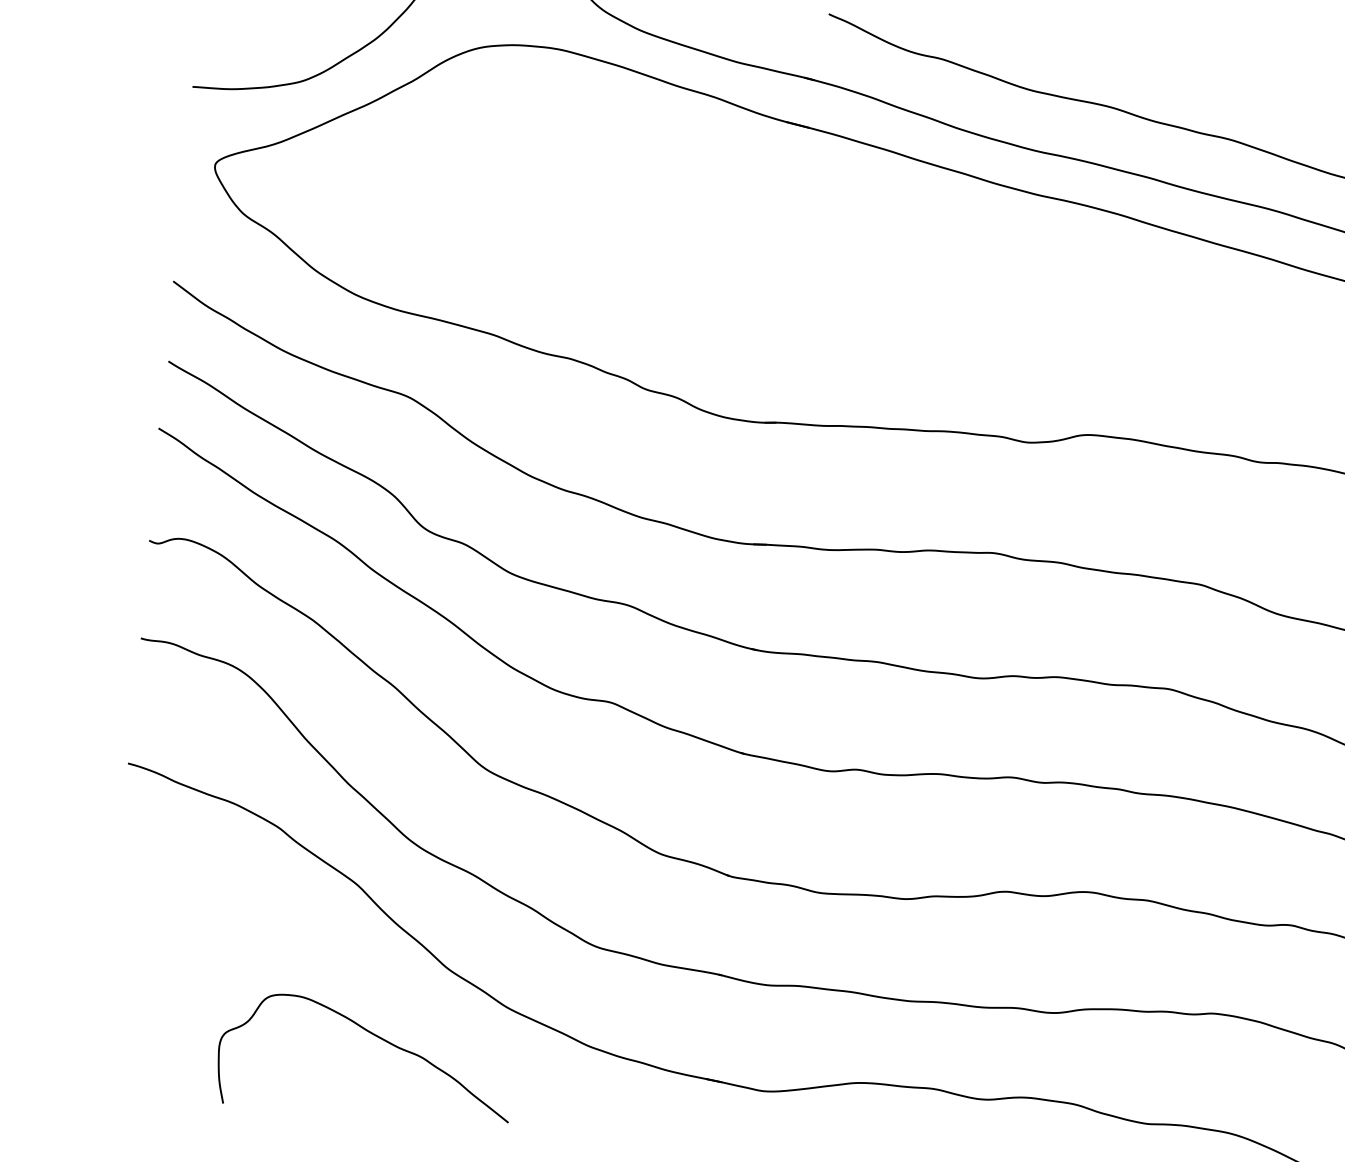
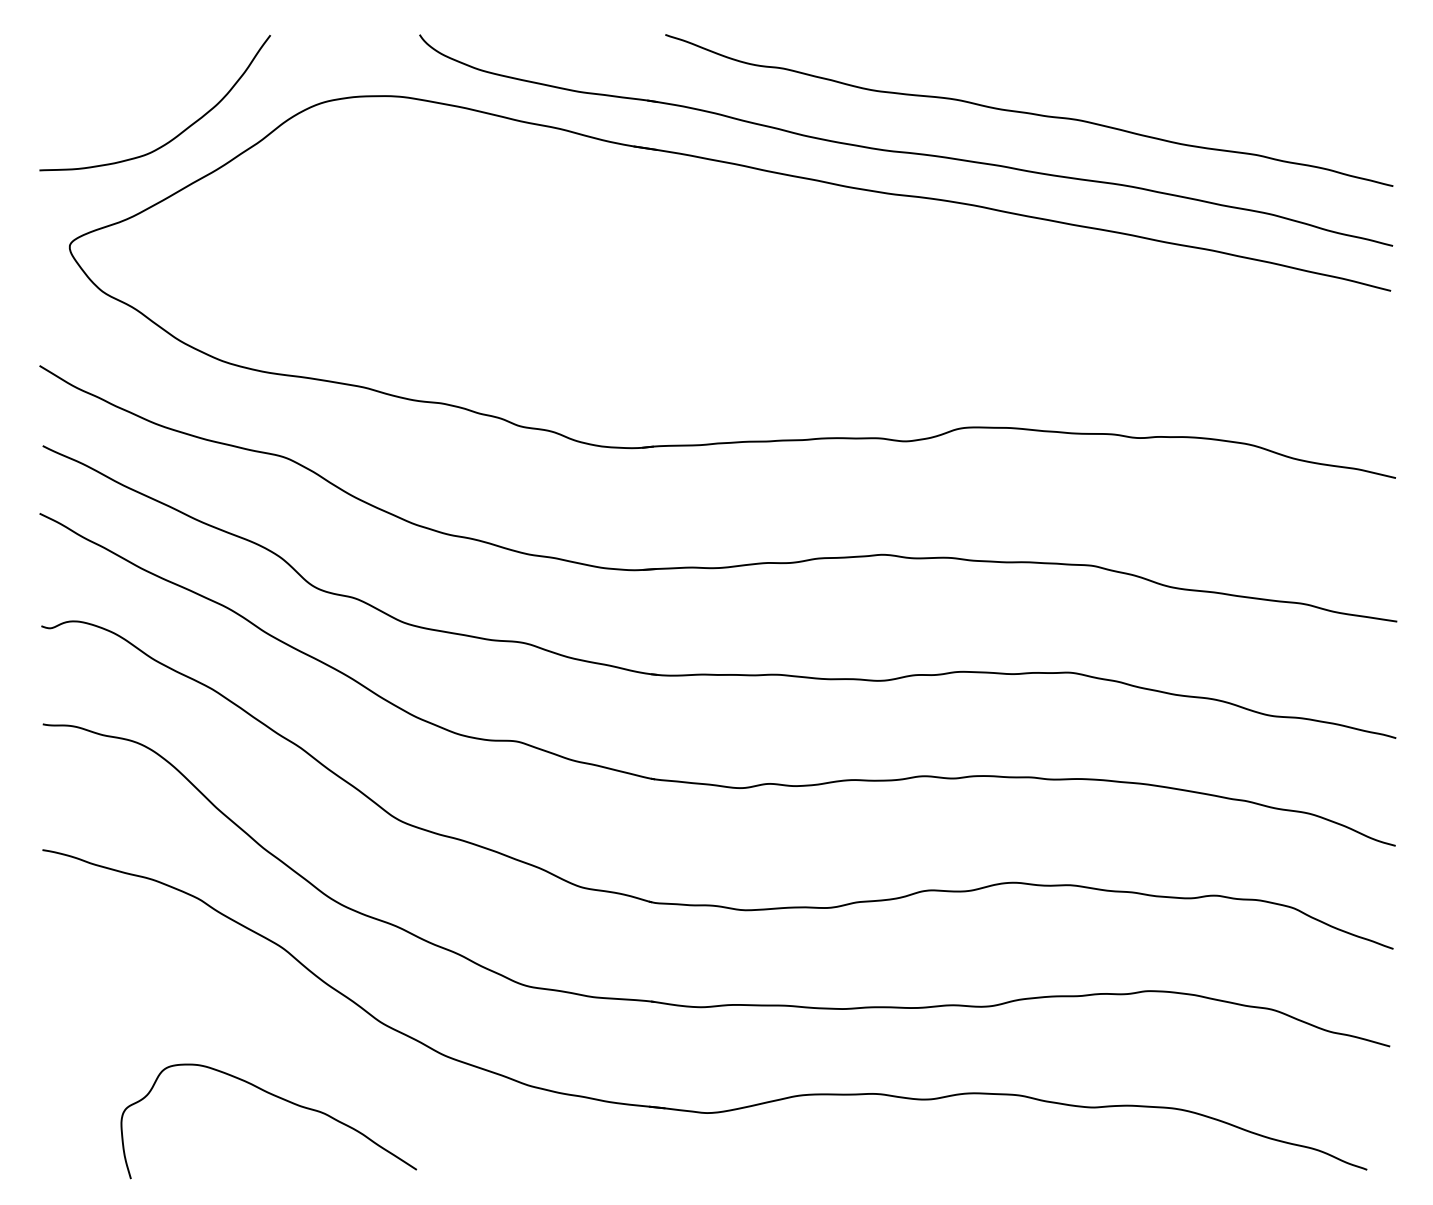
curve: (377, 1038) -> (278, 1098), moved

